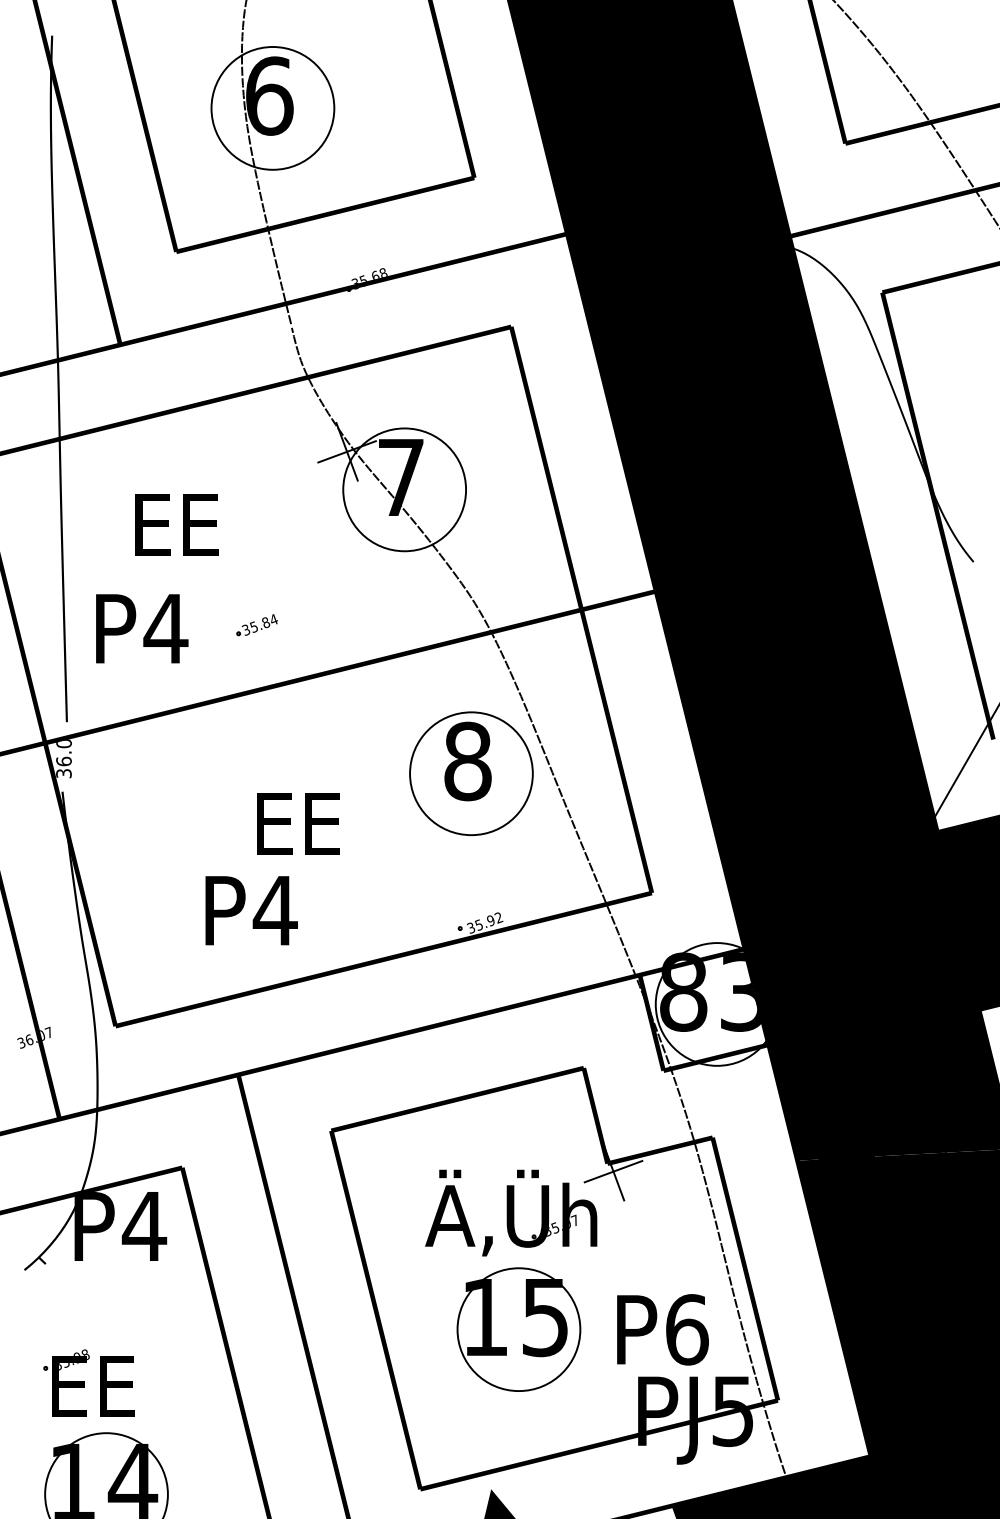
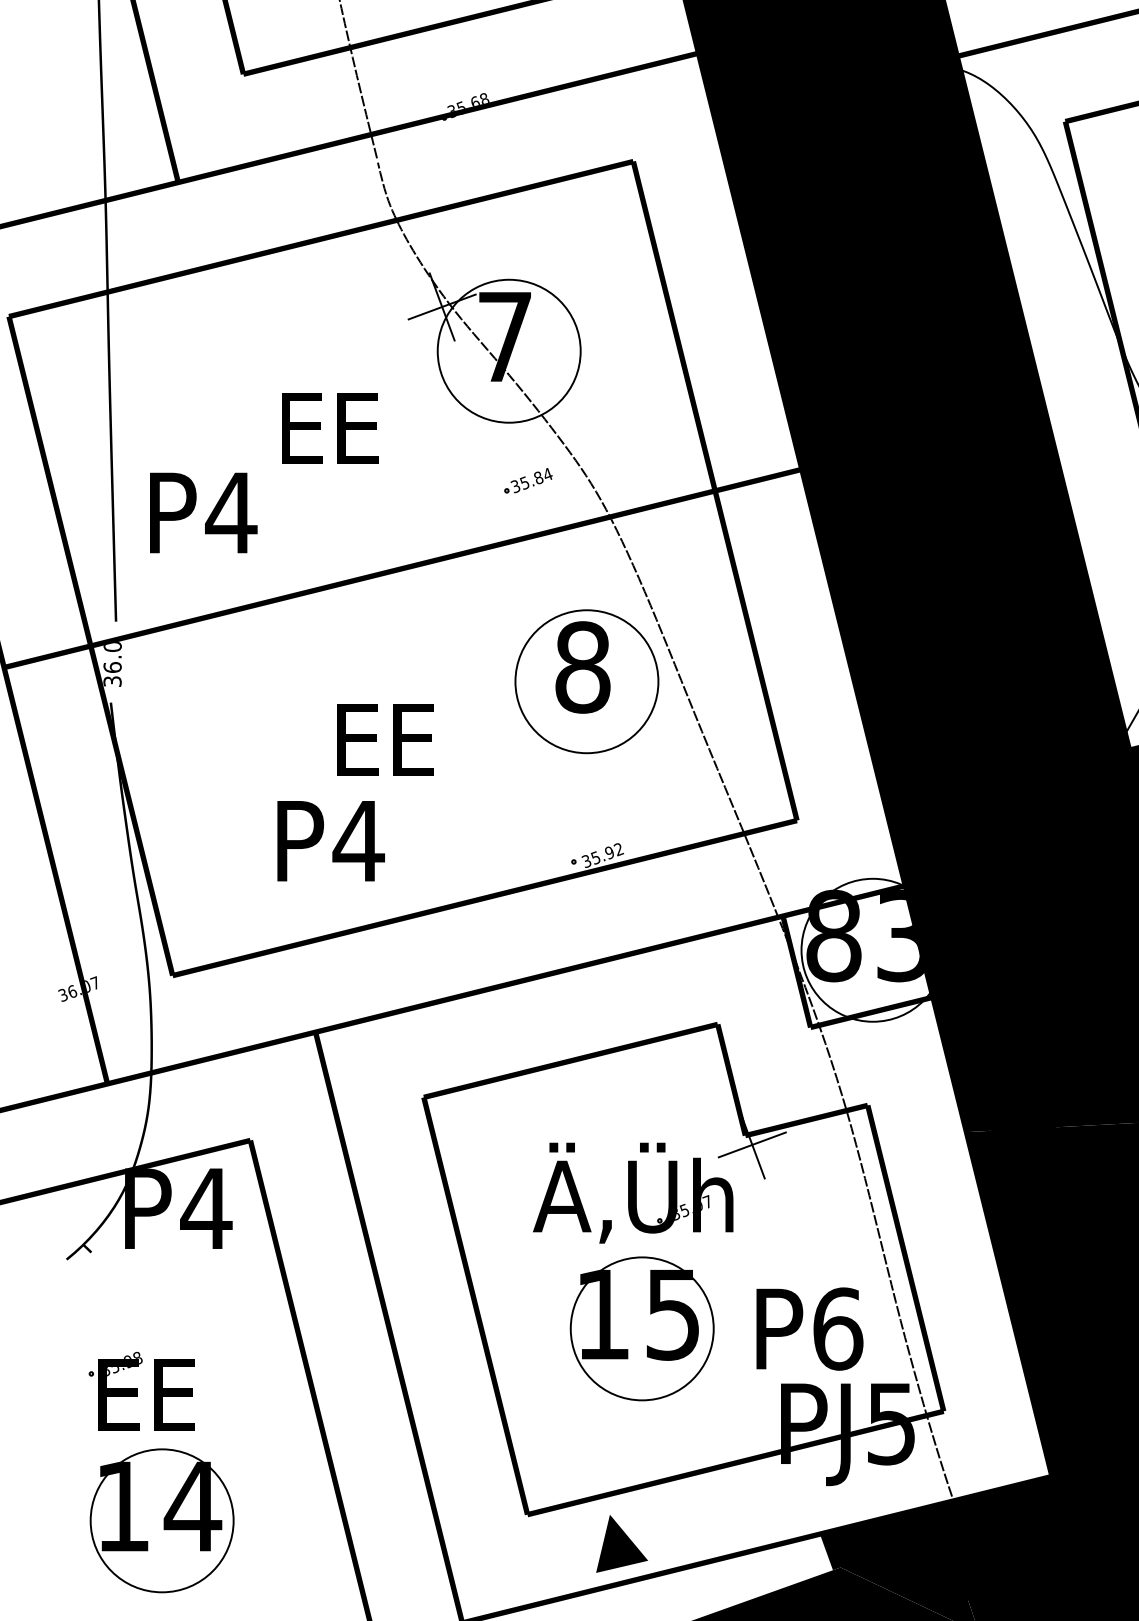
text: (176, 524) -> (329, 427), moved
part: (256, 625) -> (527, 481), moved

